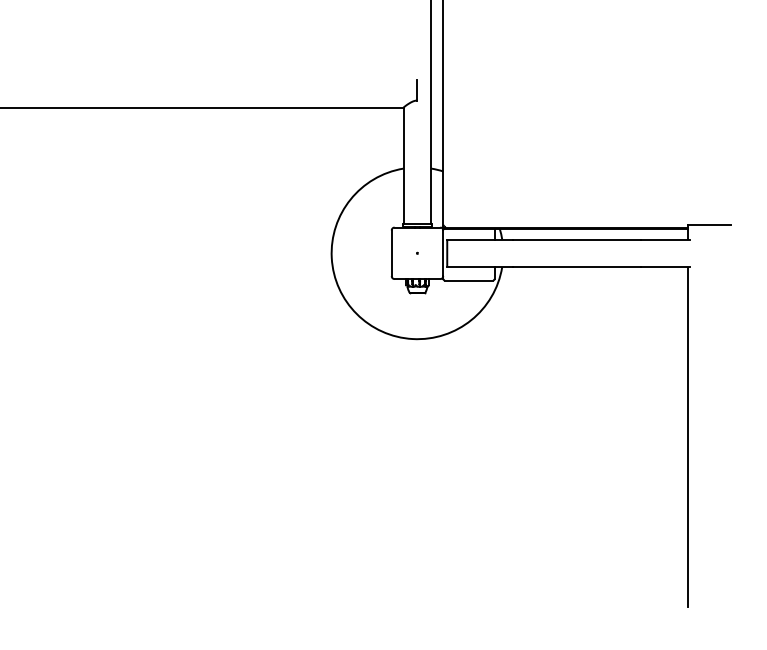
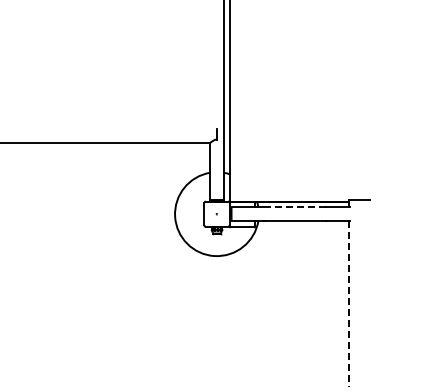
line: (576, 239) -> (294, 207), solid -> dashed
line: (686, 438) -> (348, 304), solid -> dashed

